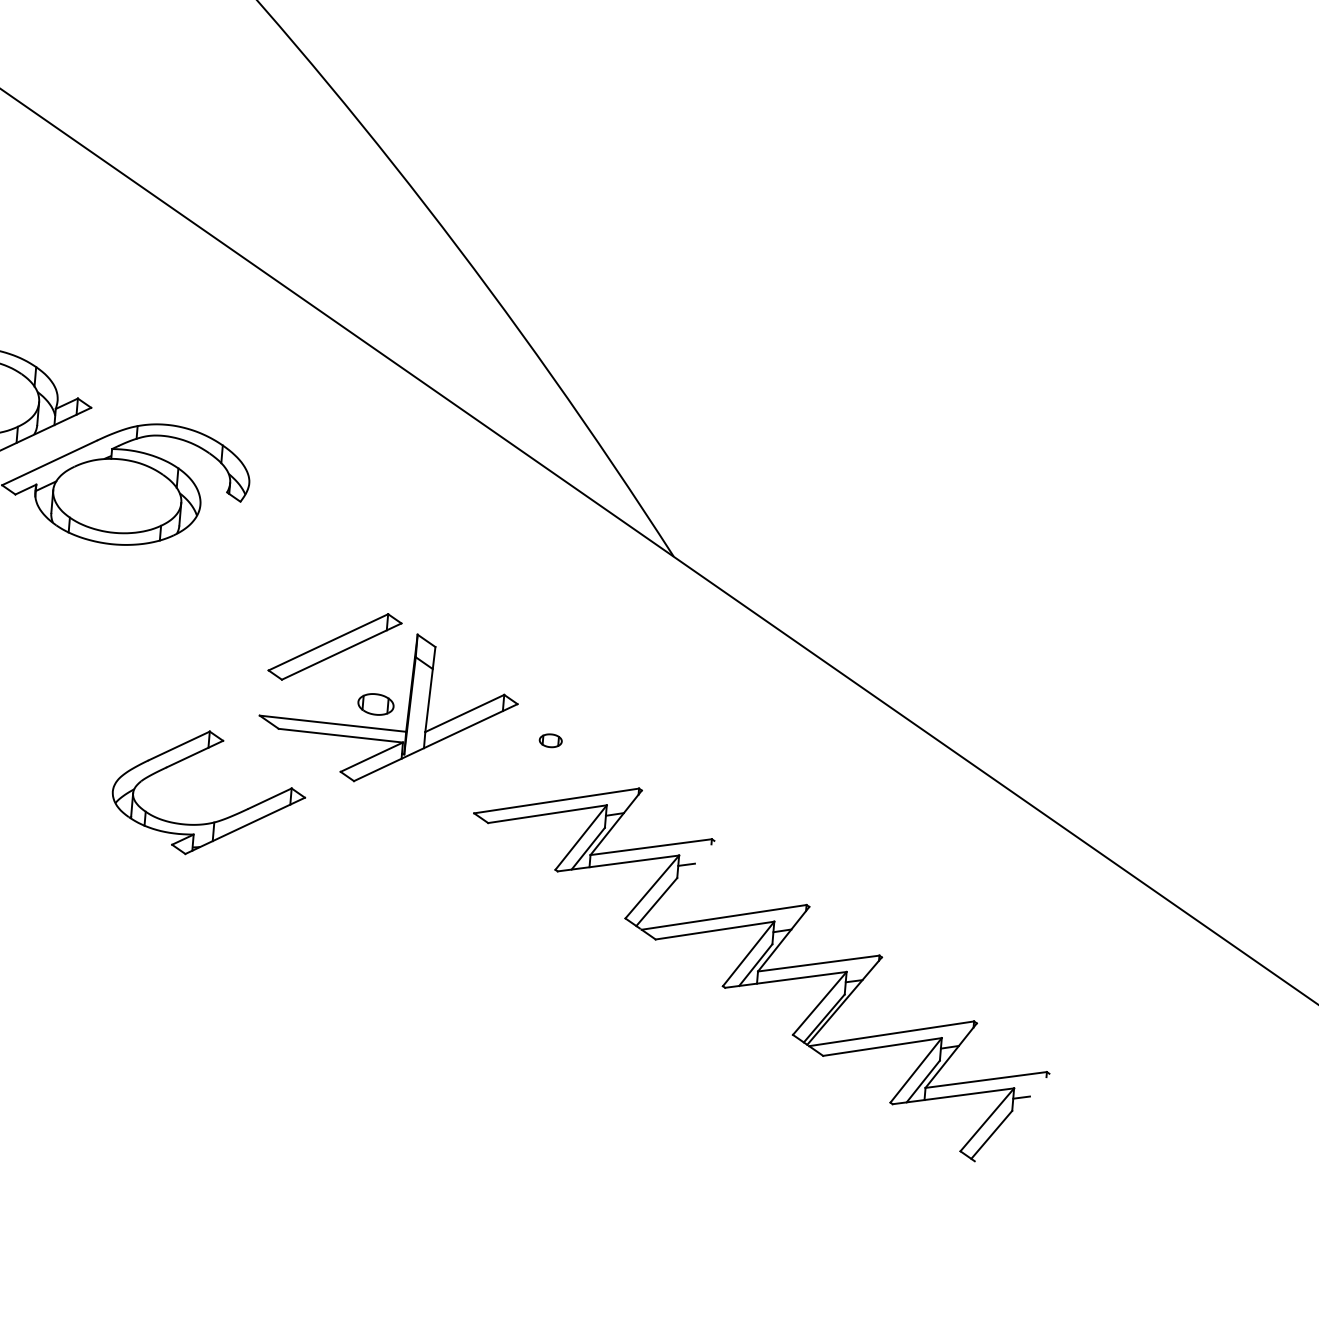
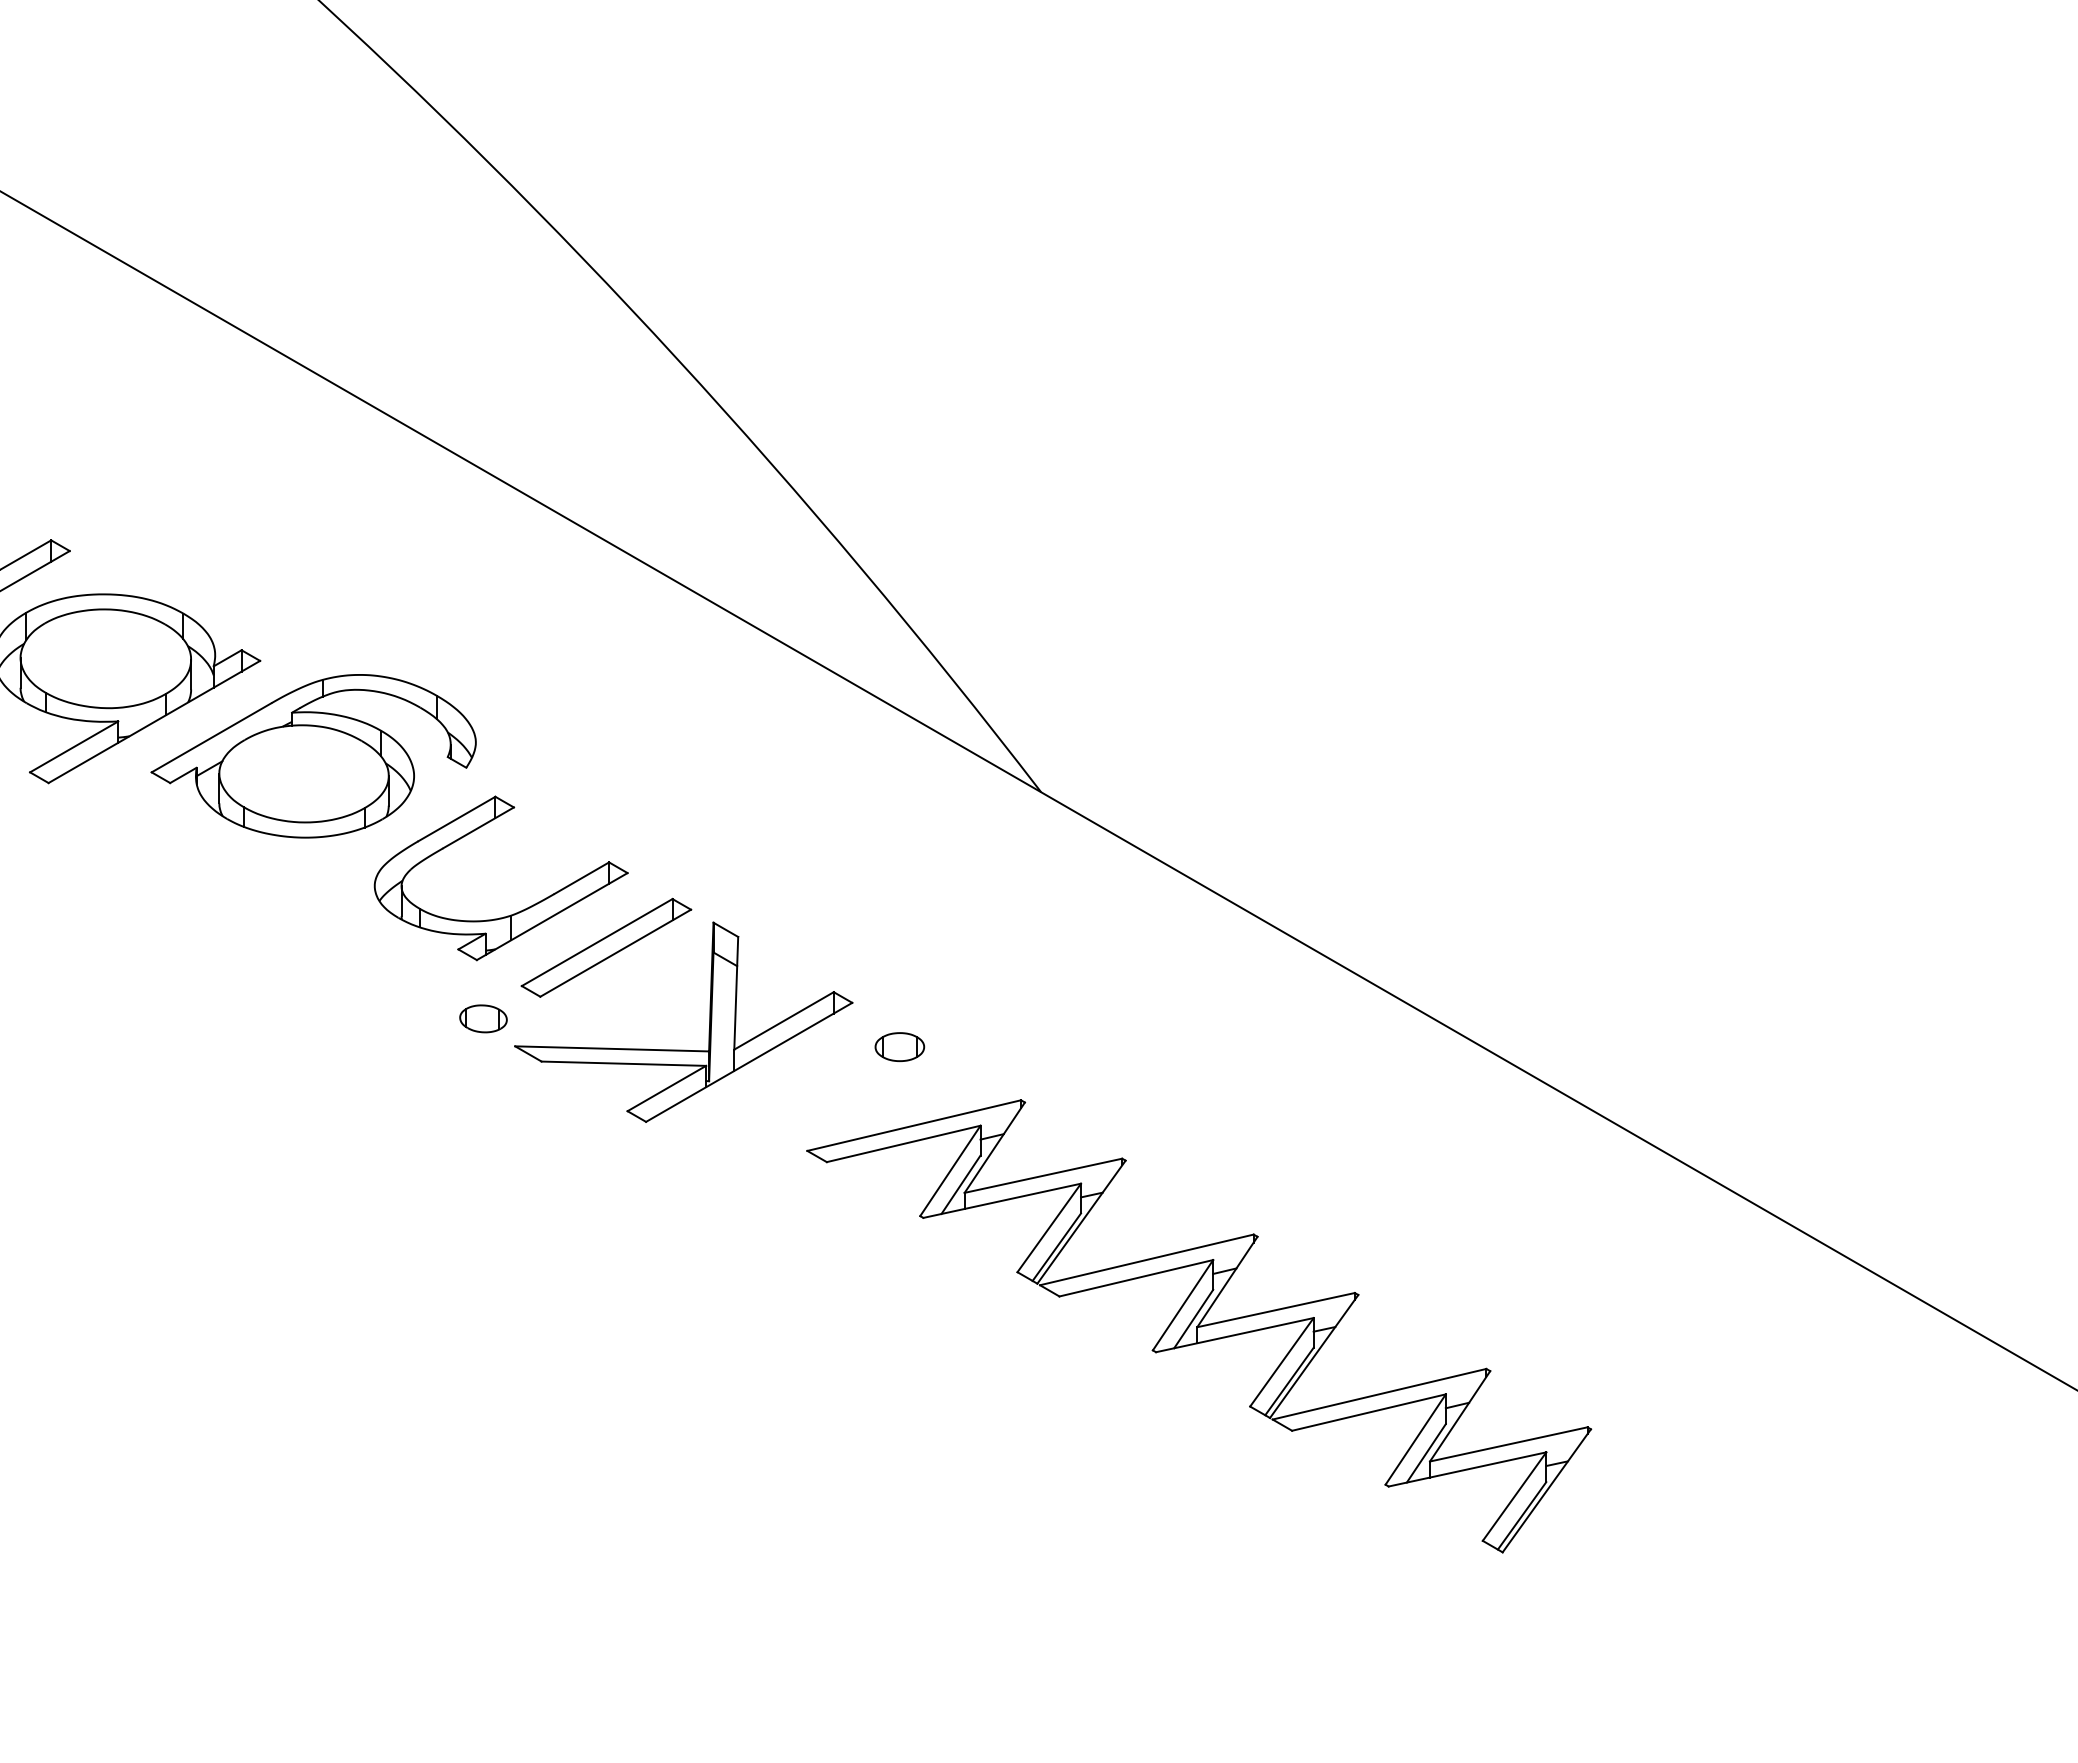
part: (376, 704) -> (483, 1018), moved
part: (550, 740) -> (899, 1047), size x1.67
part: (216, 821) -> (513, 913), moved
line: (677, 884) -> (1081, 1221), added
line: (1011, 1117) -> (1546, 1490), added

